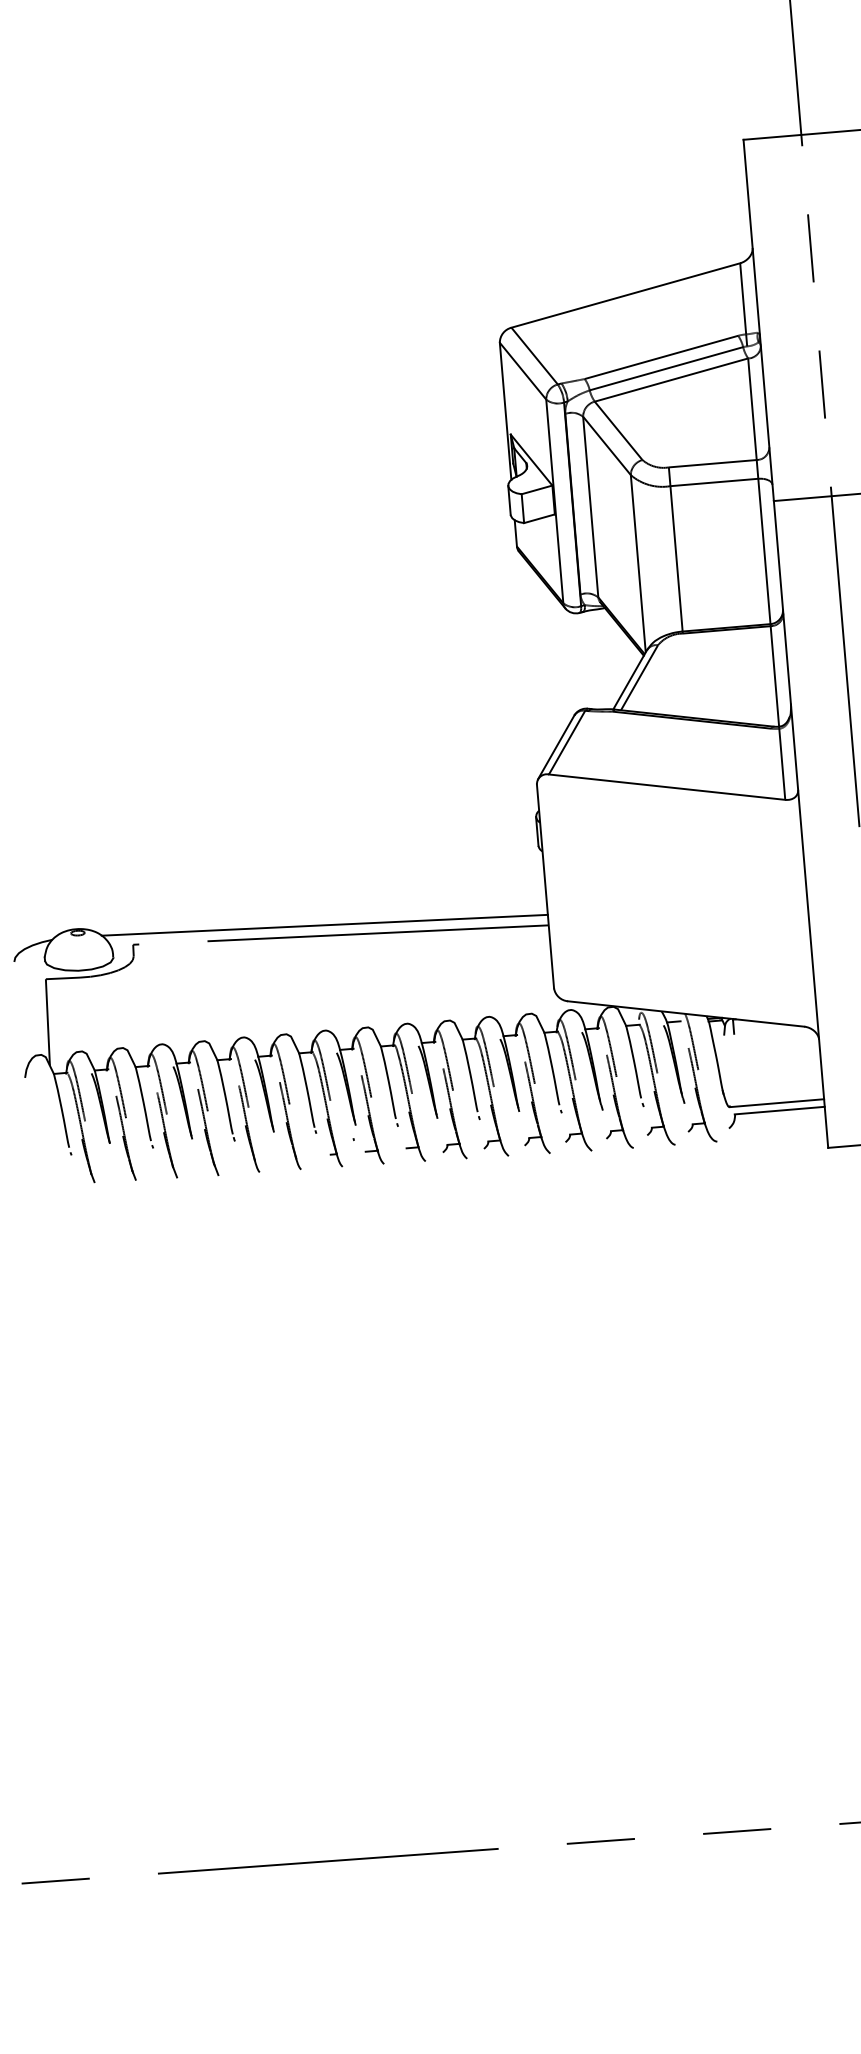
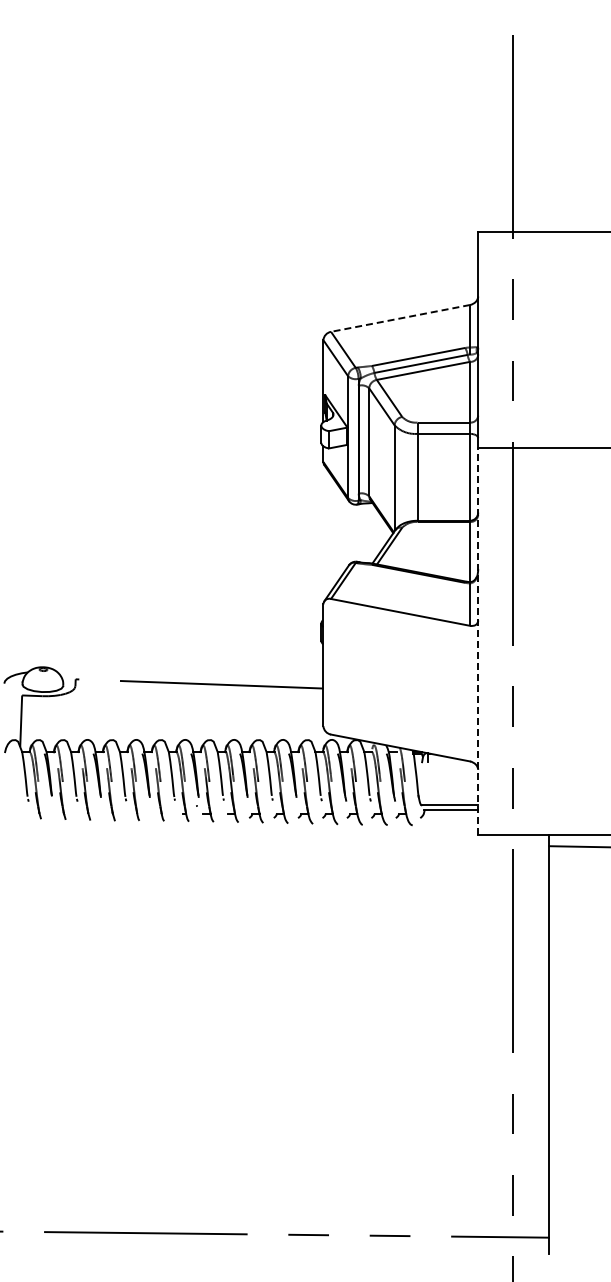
line: (625, 295) -> (400, 318), solid -> dashed
line: (801, 823) -> (478, 640), solid -> dashed
line: (324, 925) -> (190, 677), removed

